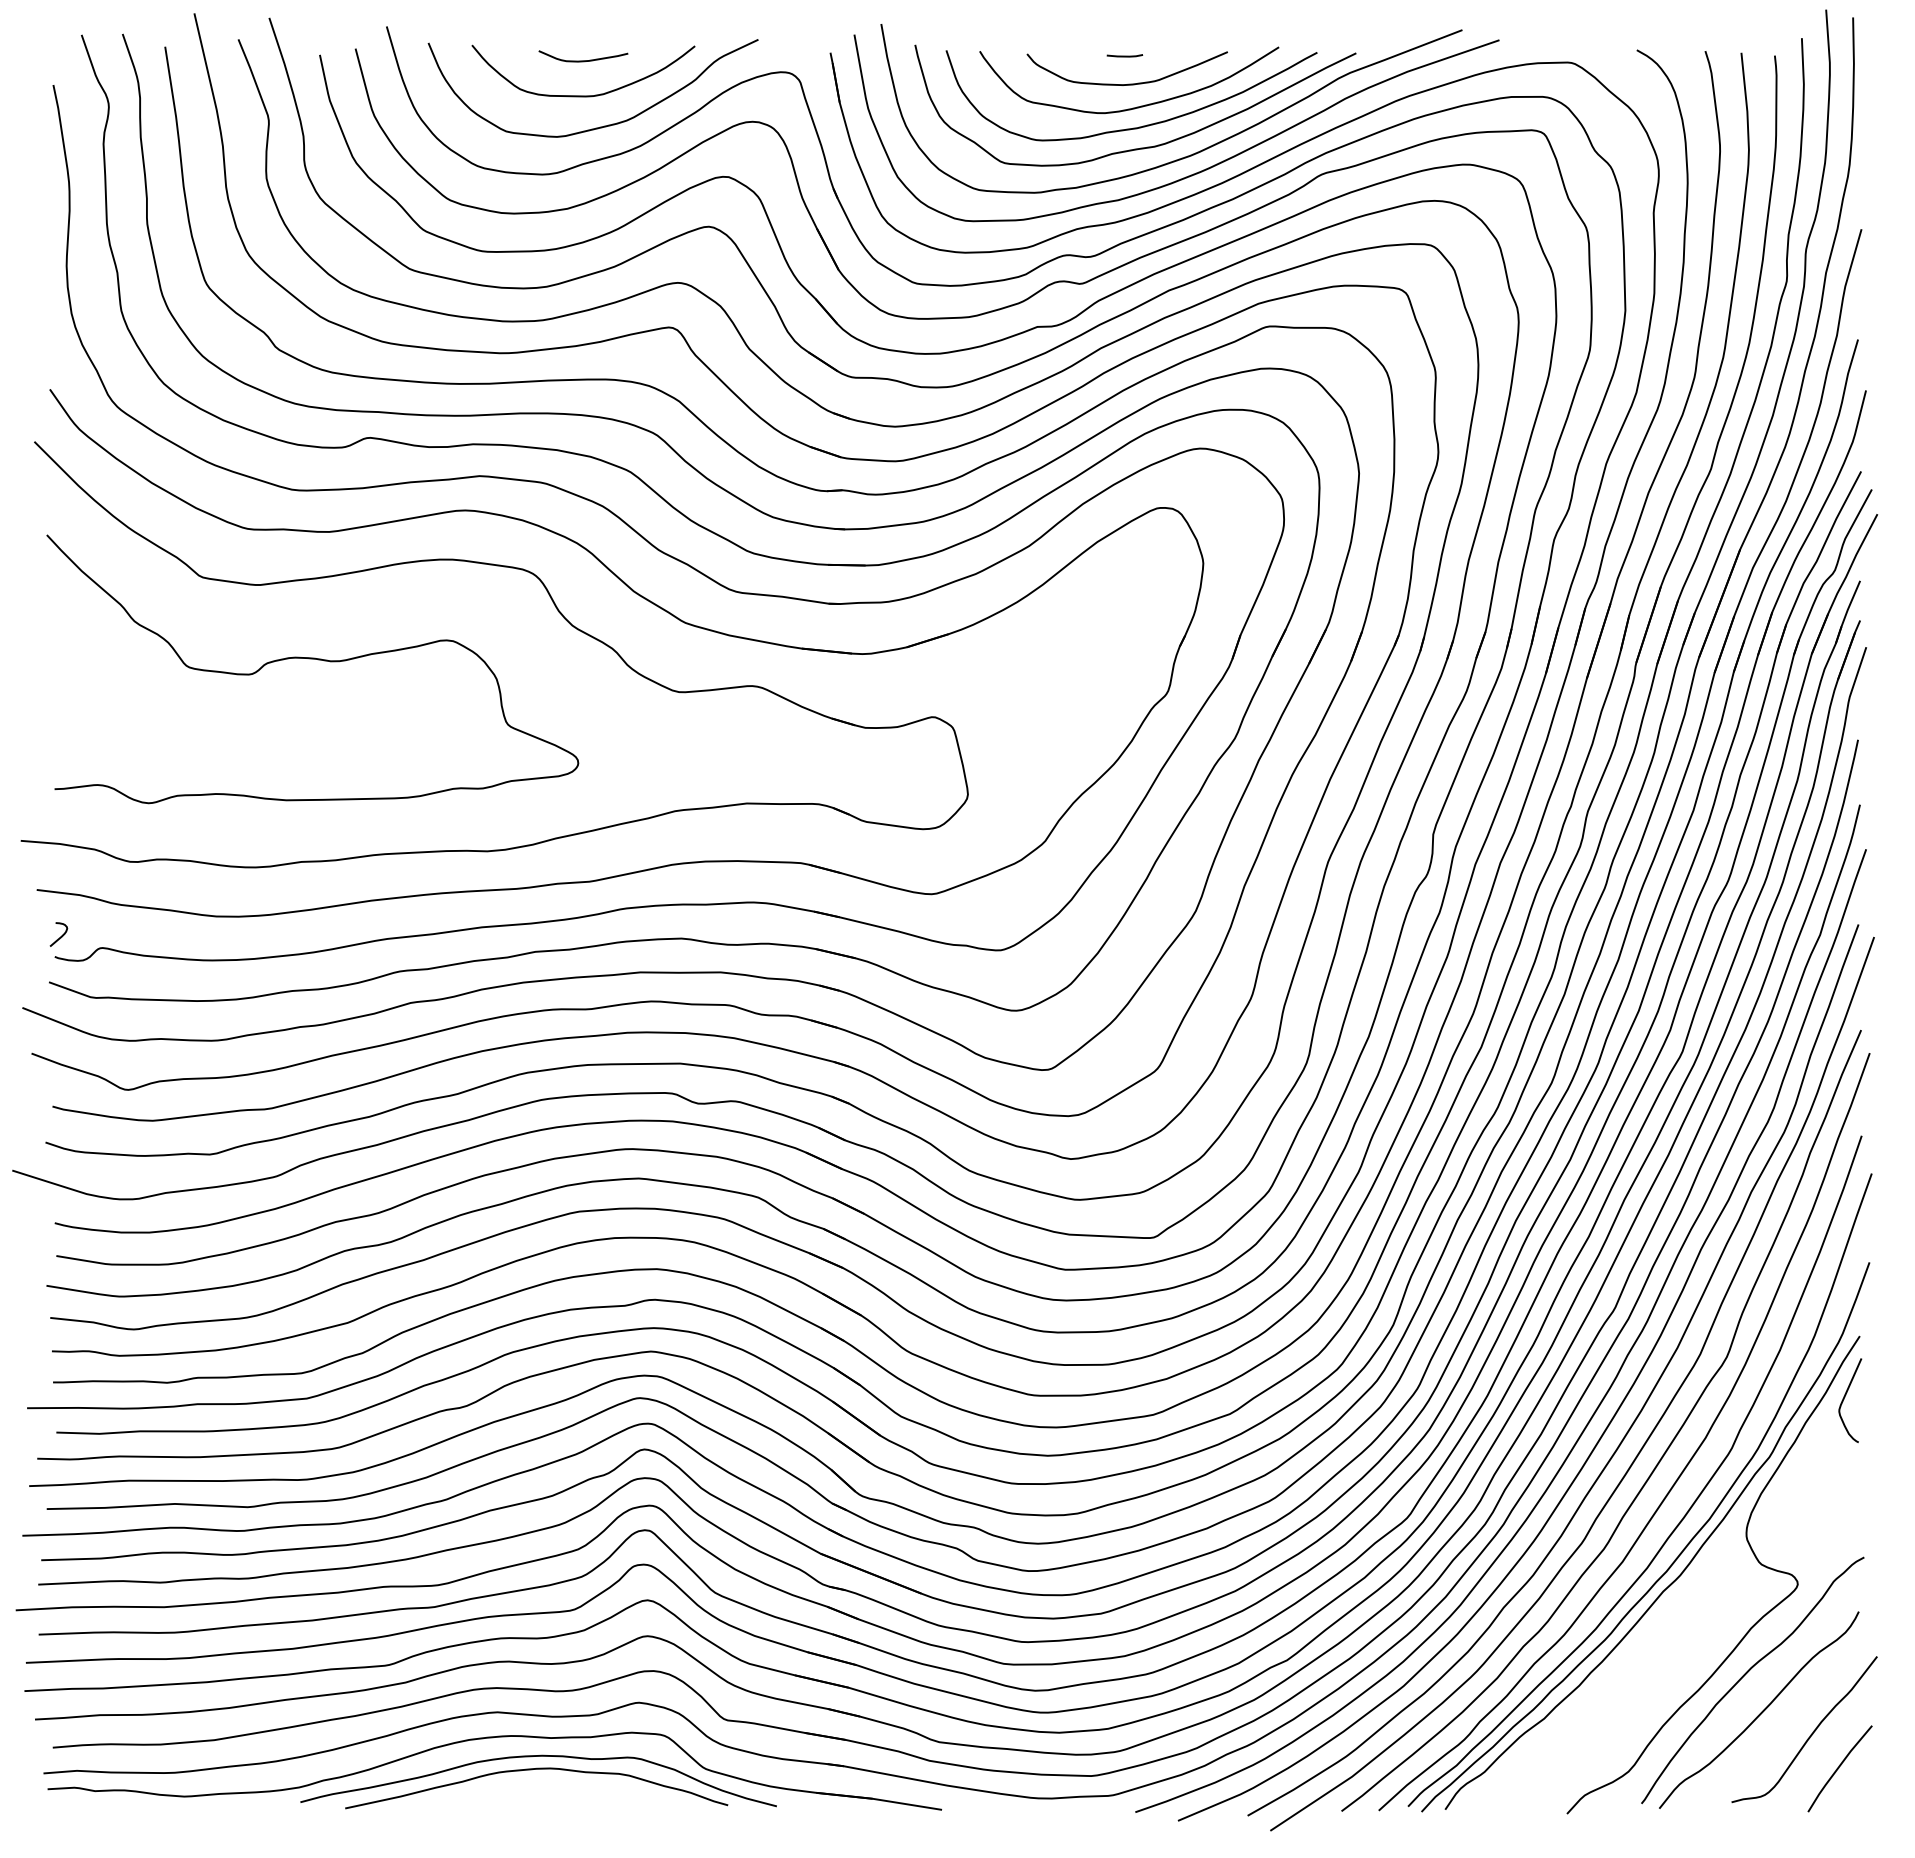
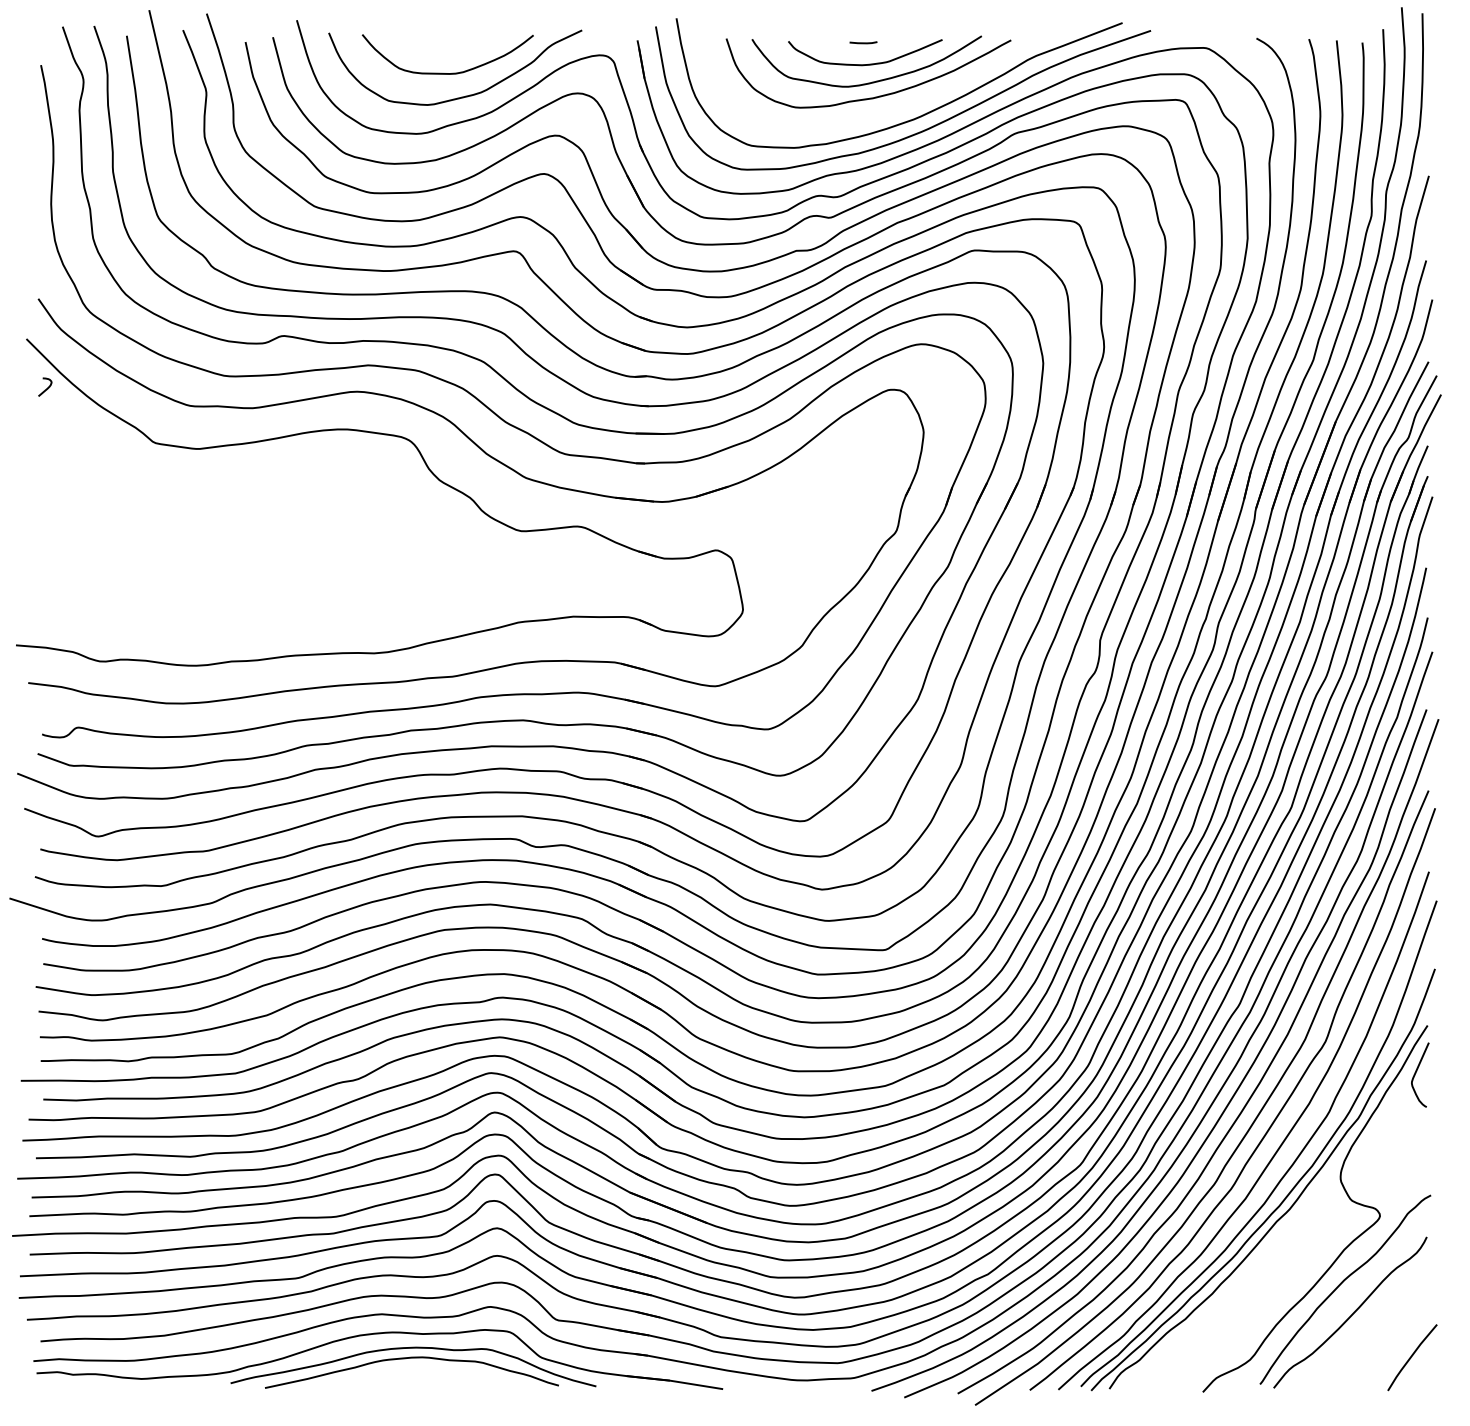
curve: (583, 60) -> (447, 46), removed
curve: (1140, 147) -> (875, 113), removed
curve: (312, 659) -> (239, 506), removed
curve: (60, 936) -> (46, 388), moved
curve: (1810, 1734) -> (1389, 1331), removed

